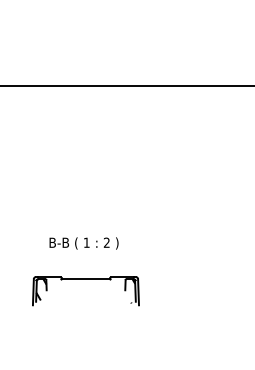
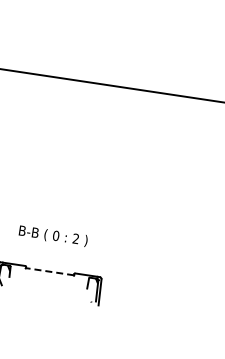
text: (86, 242) -> (55, 235), 1 -> 0
line: (85, 279) -> (49, 272), solid -> dashed

